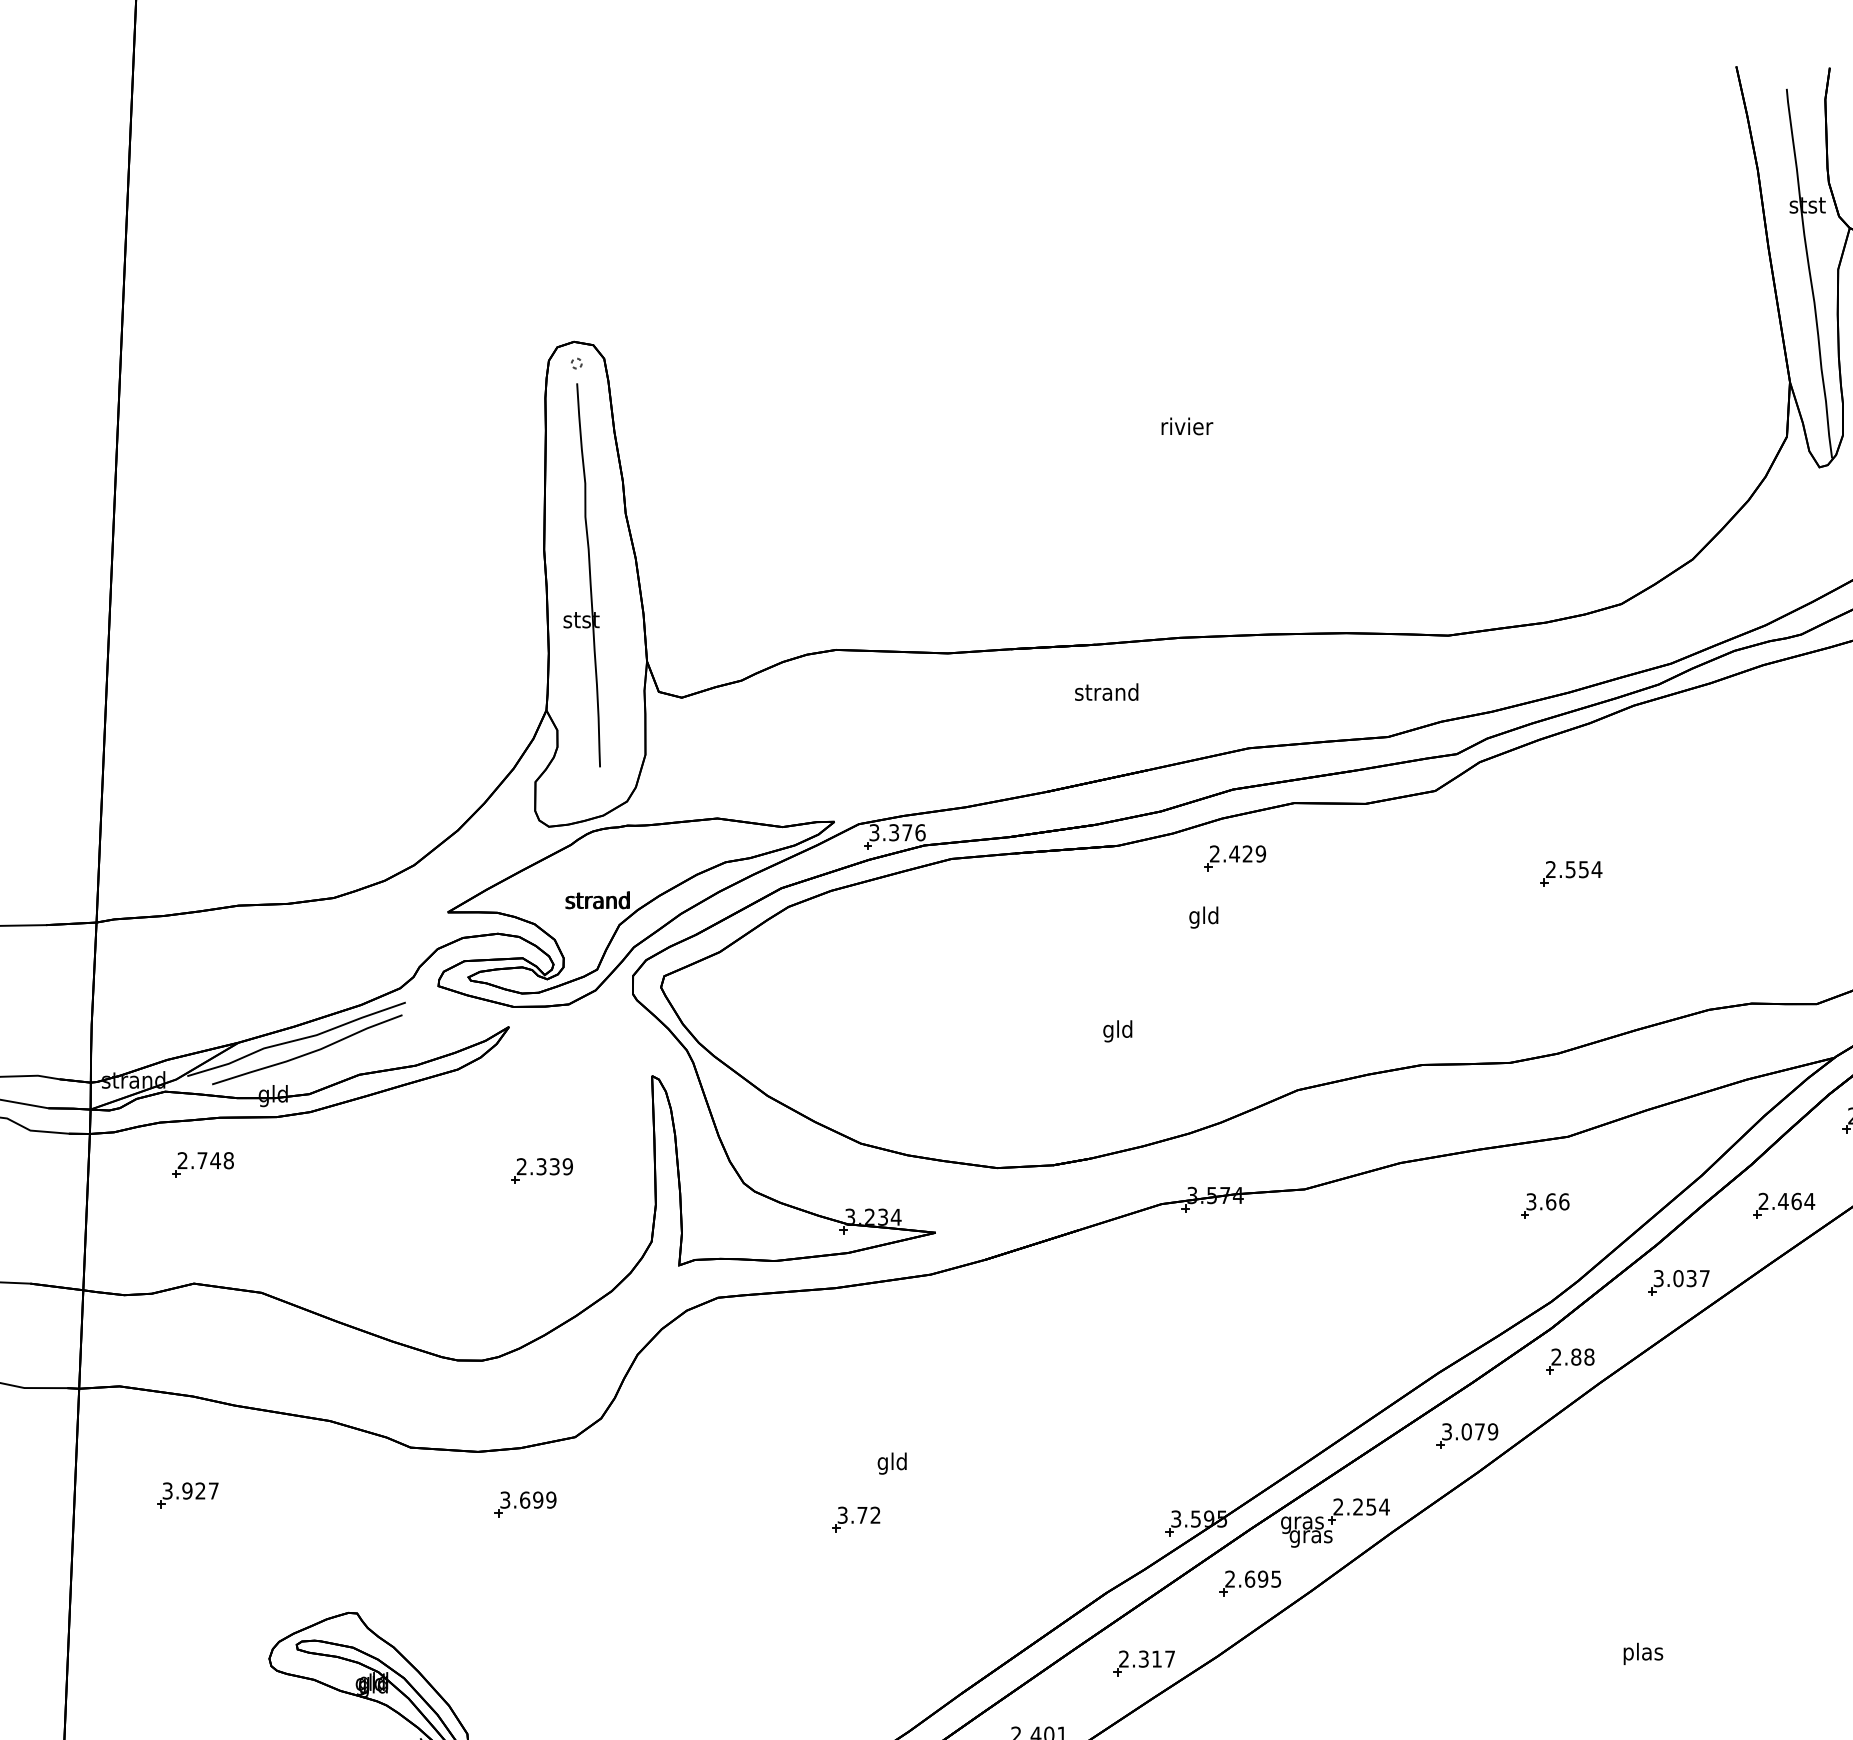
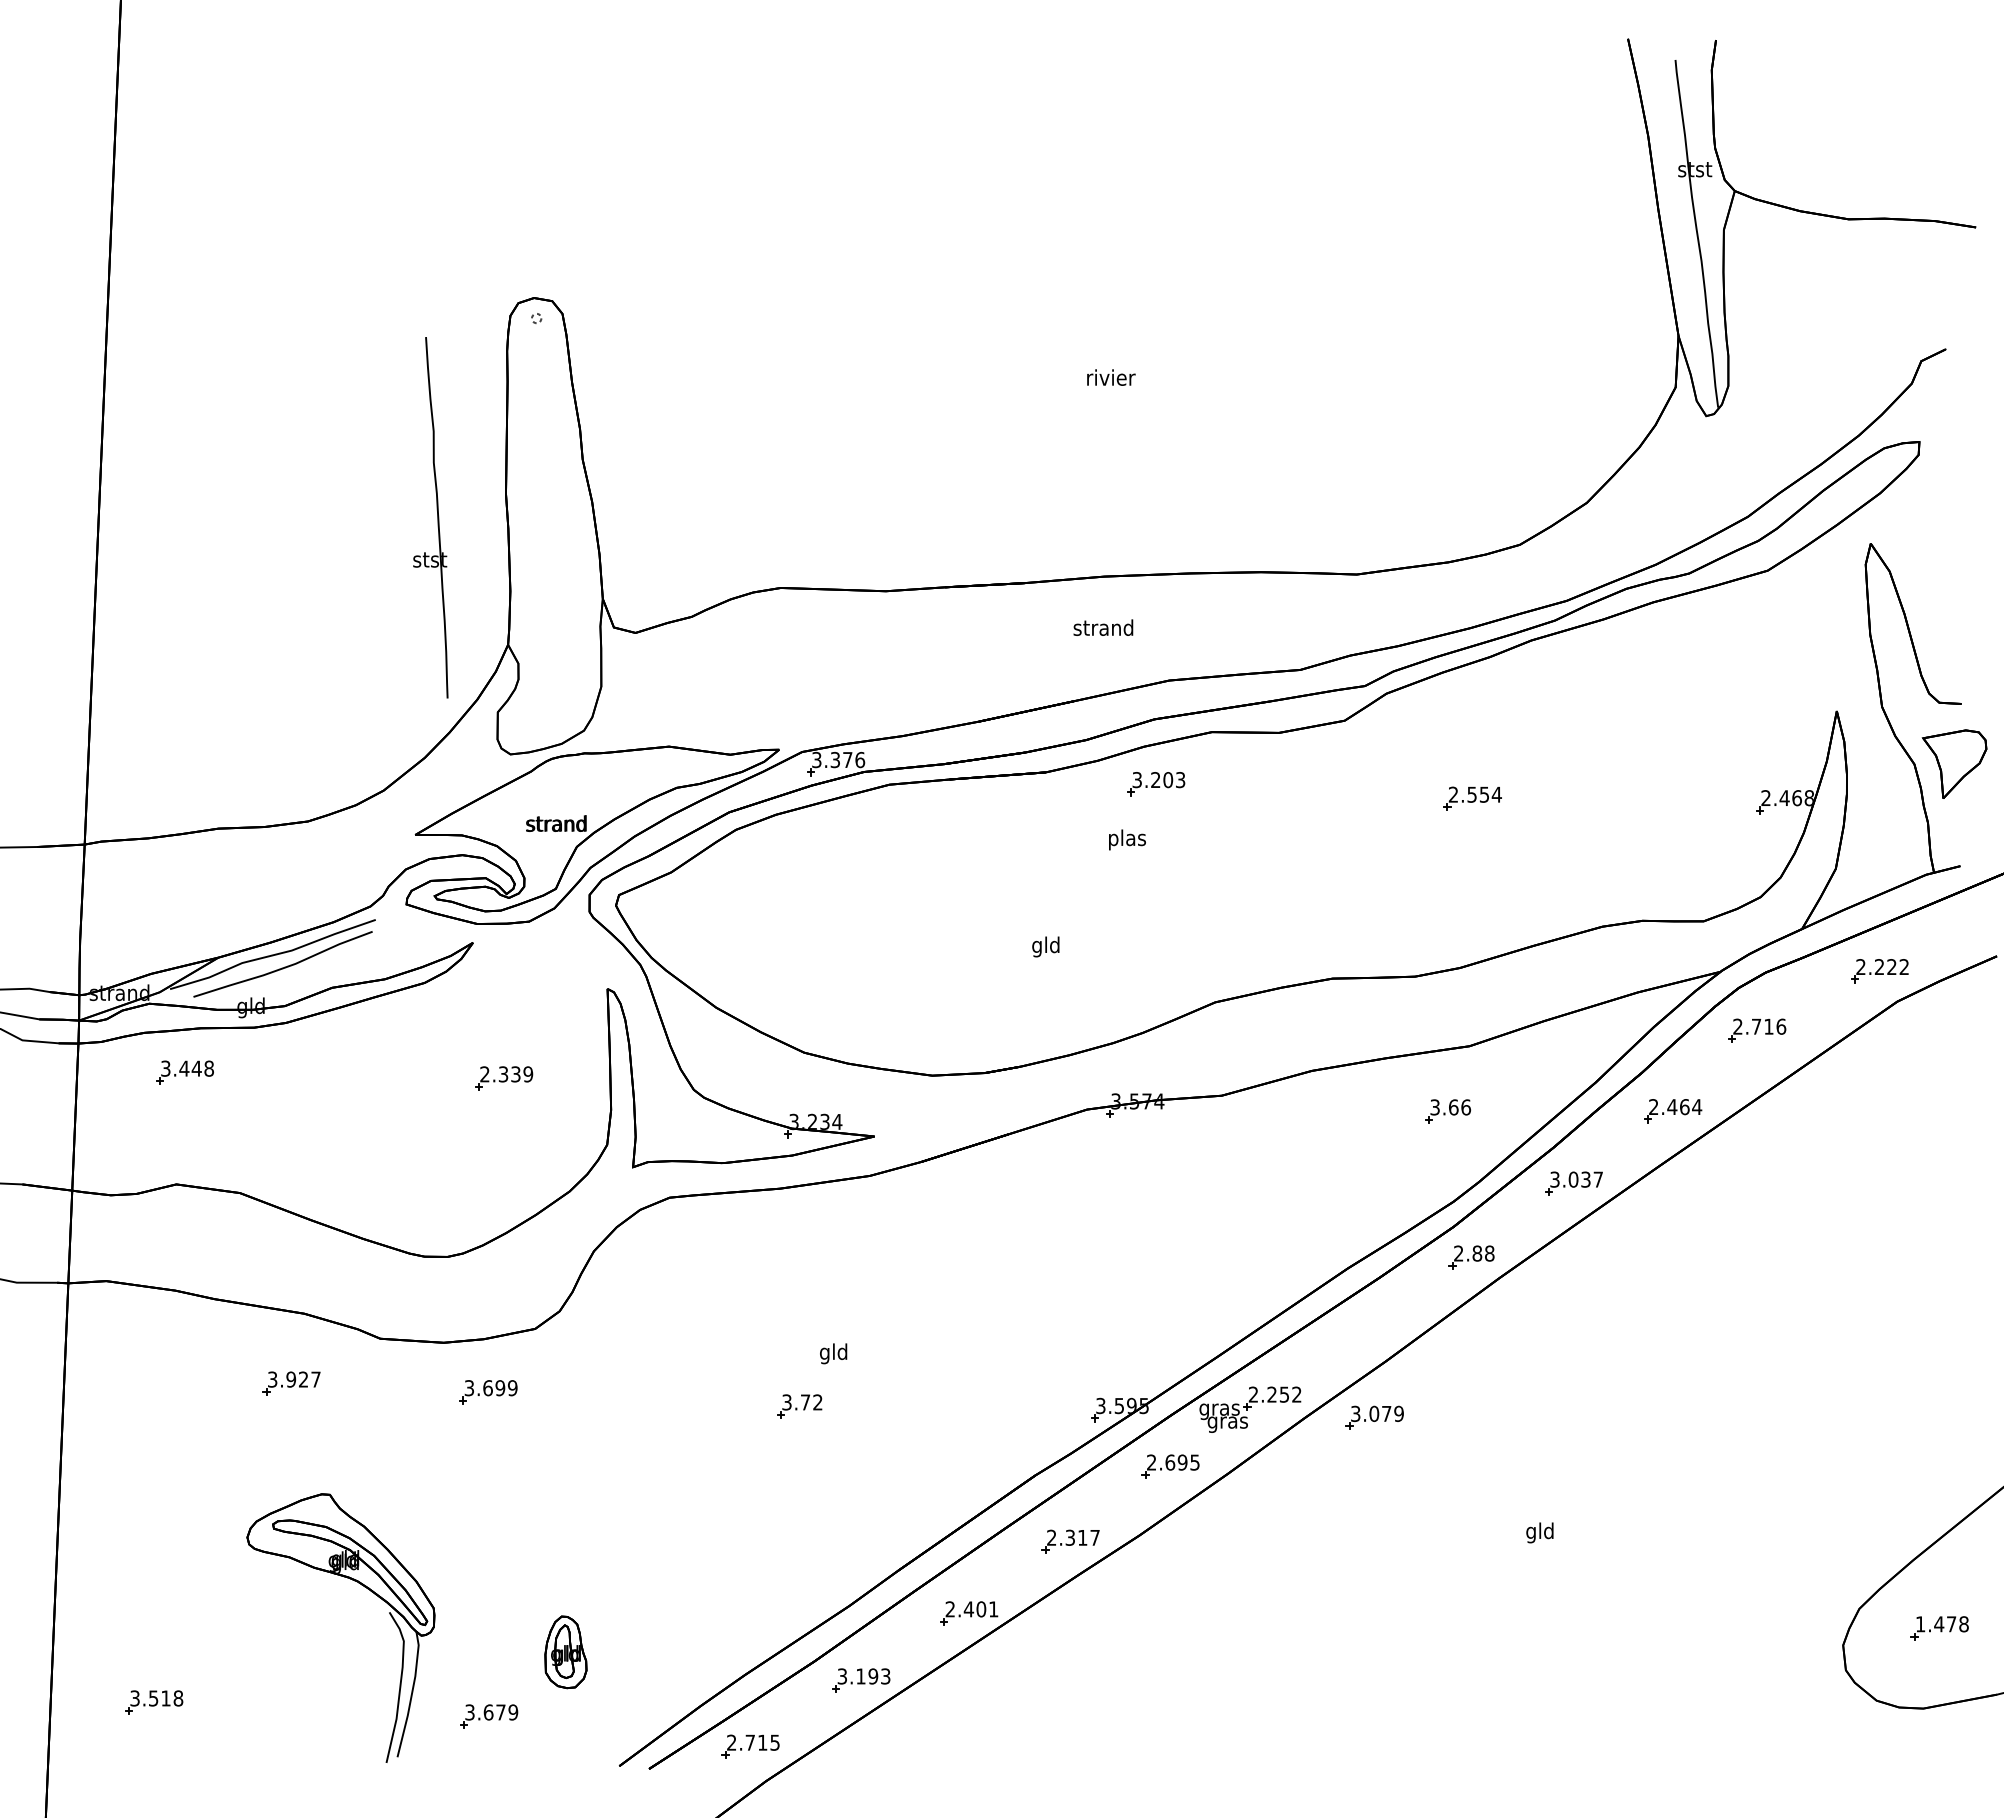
part: (589, 575) -> (437, 517), moved
text: (1106, 691) -> (1103, 627), moved
text: (1237, 854) -> (1158, 780), 2.429 -> 3.203
text: (1204, 917) -> (1127, 839), gld -> plas
text: (193, 1160) -> (175, 1068), 2.748 -> 3.448
part: (1466, 1435) -> (1374, 1417), moved
part: (187, 1495) -> (291, 1383), moved
text: (1384, 1506) -> (1296, 1394), 2.254 -> 2.252
text: (1643, 1653) -> (1540, 1532), plas -> gld

